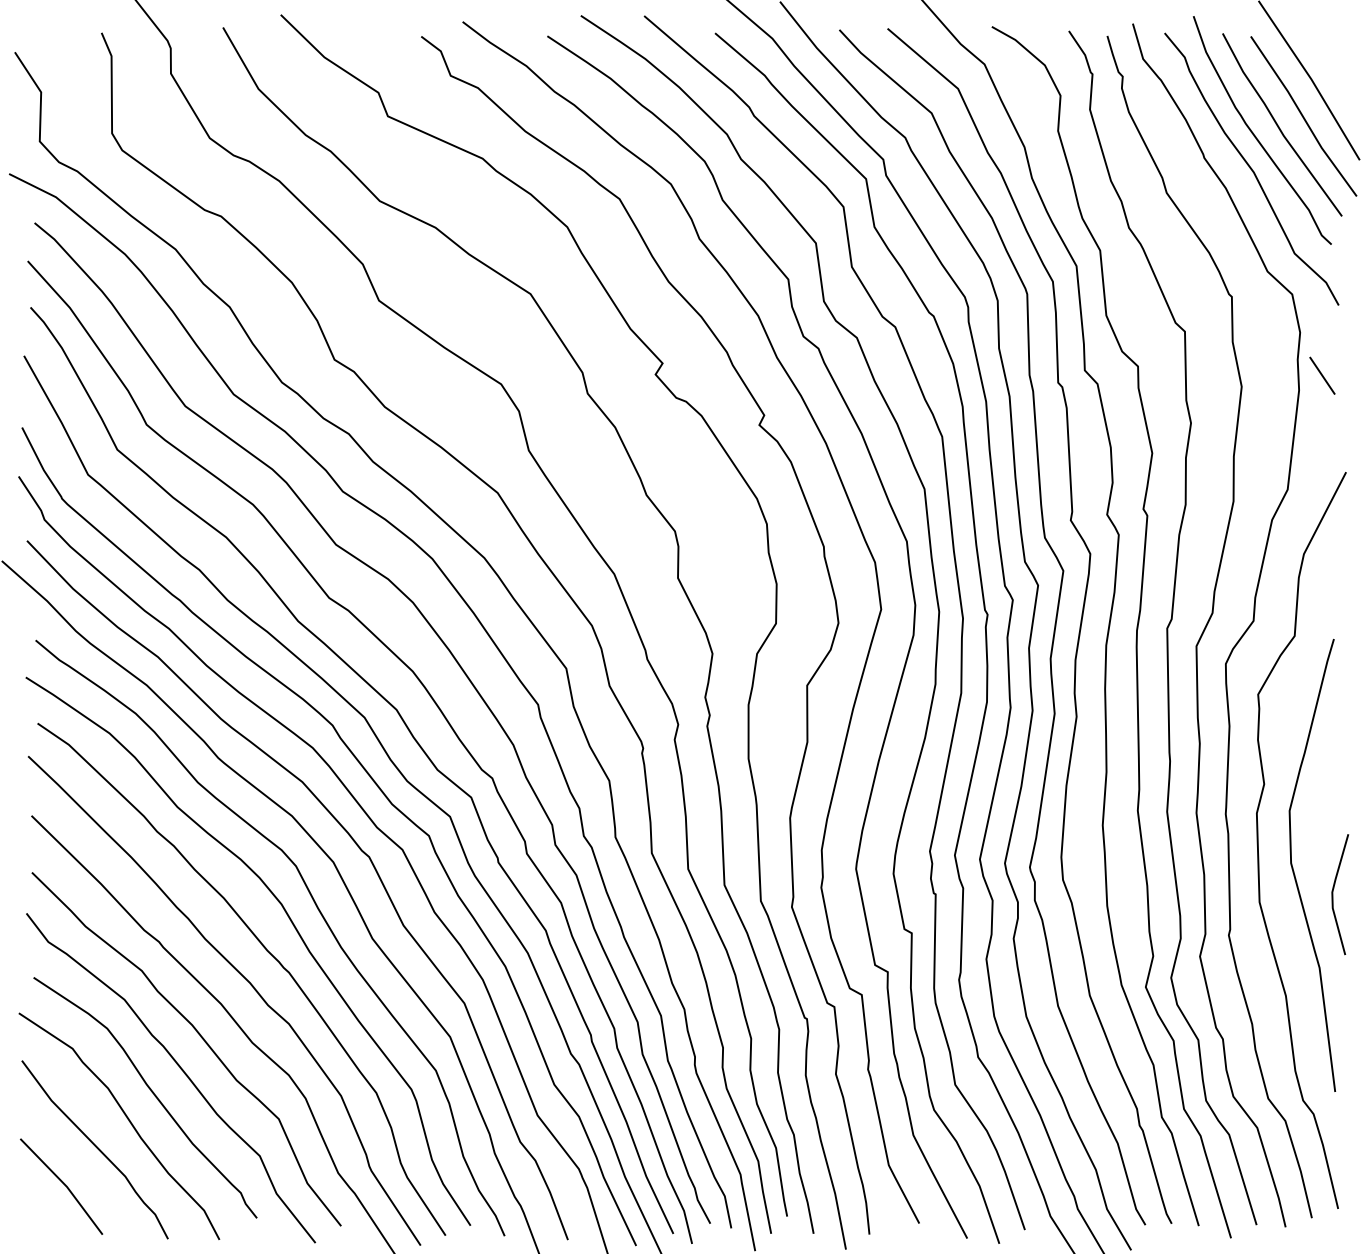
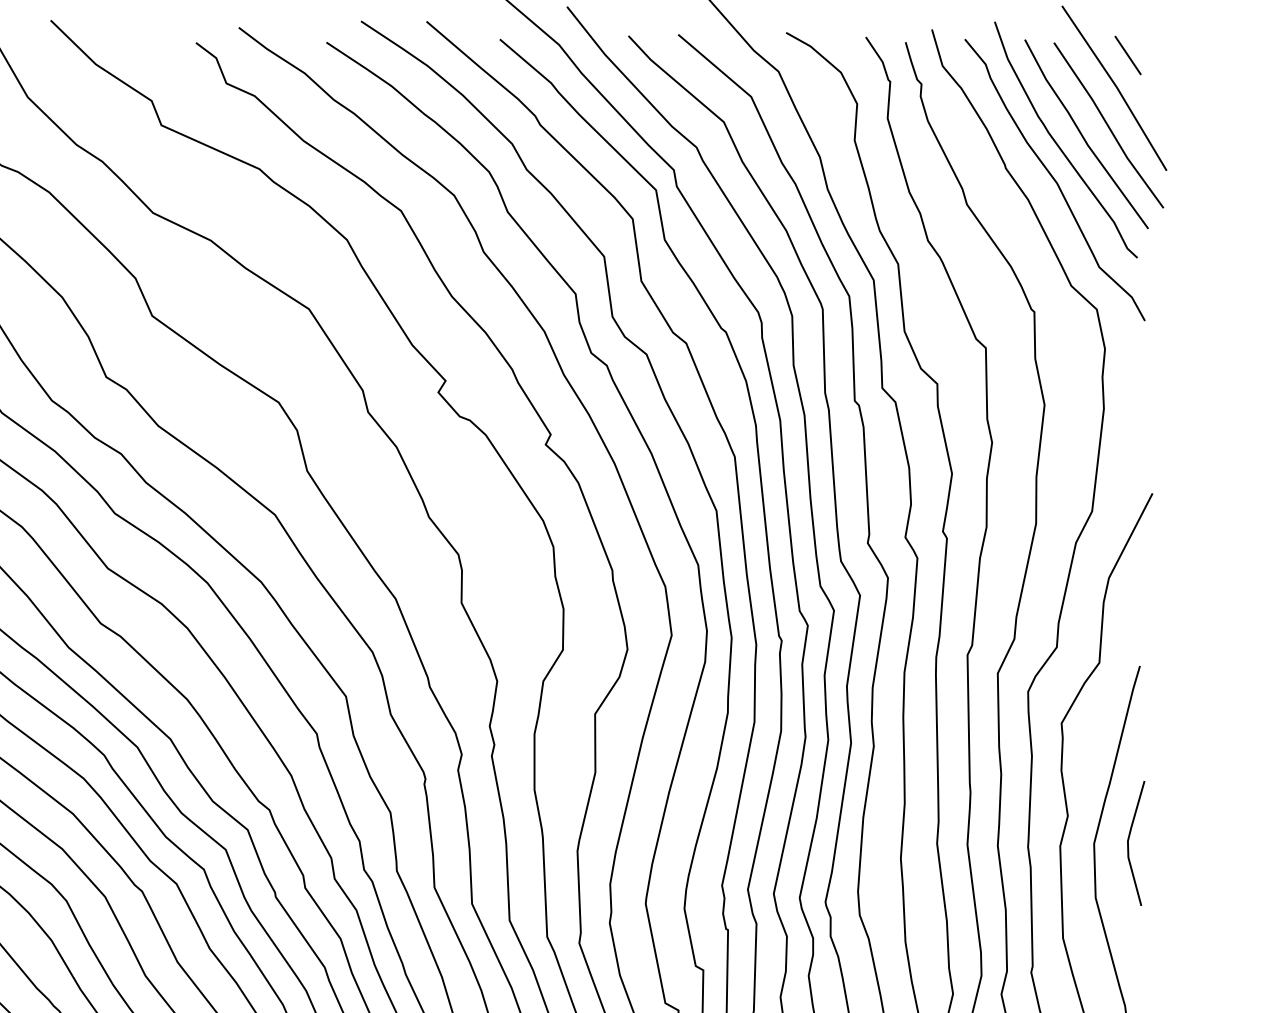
line: (1322, 375) -> (1128, 55), moved
line: (1333, 894) -> (1129, 843), moved

